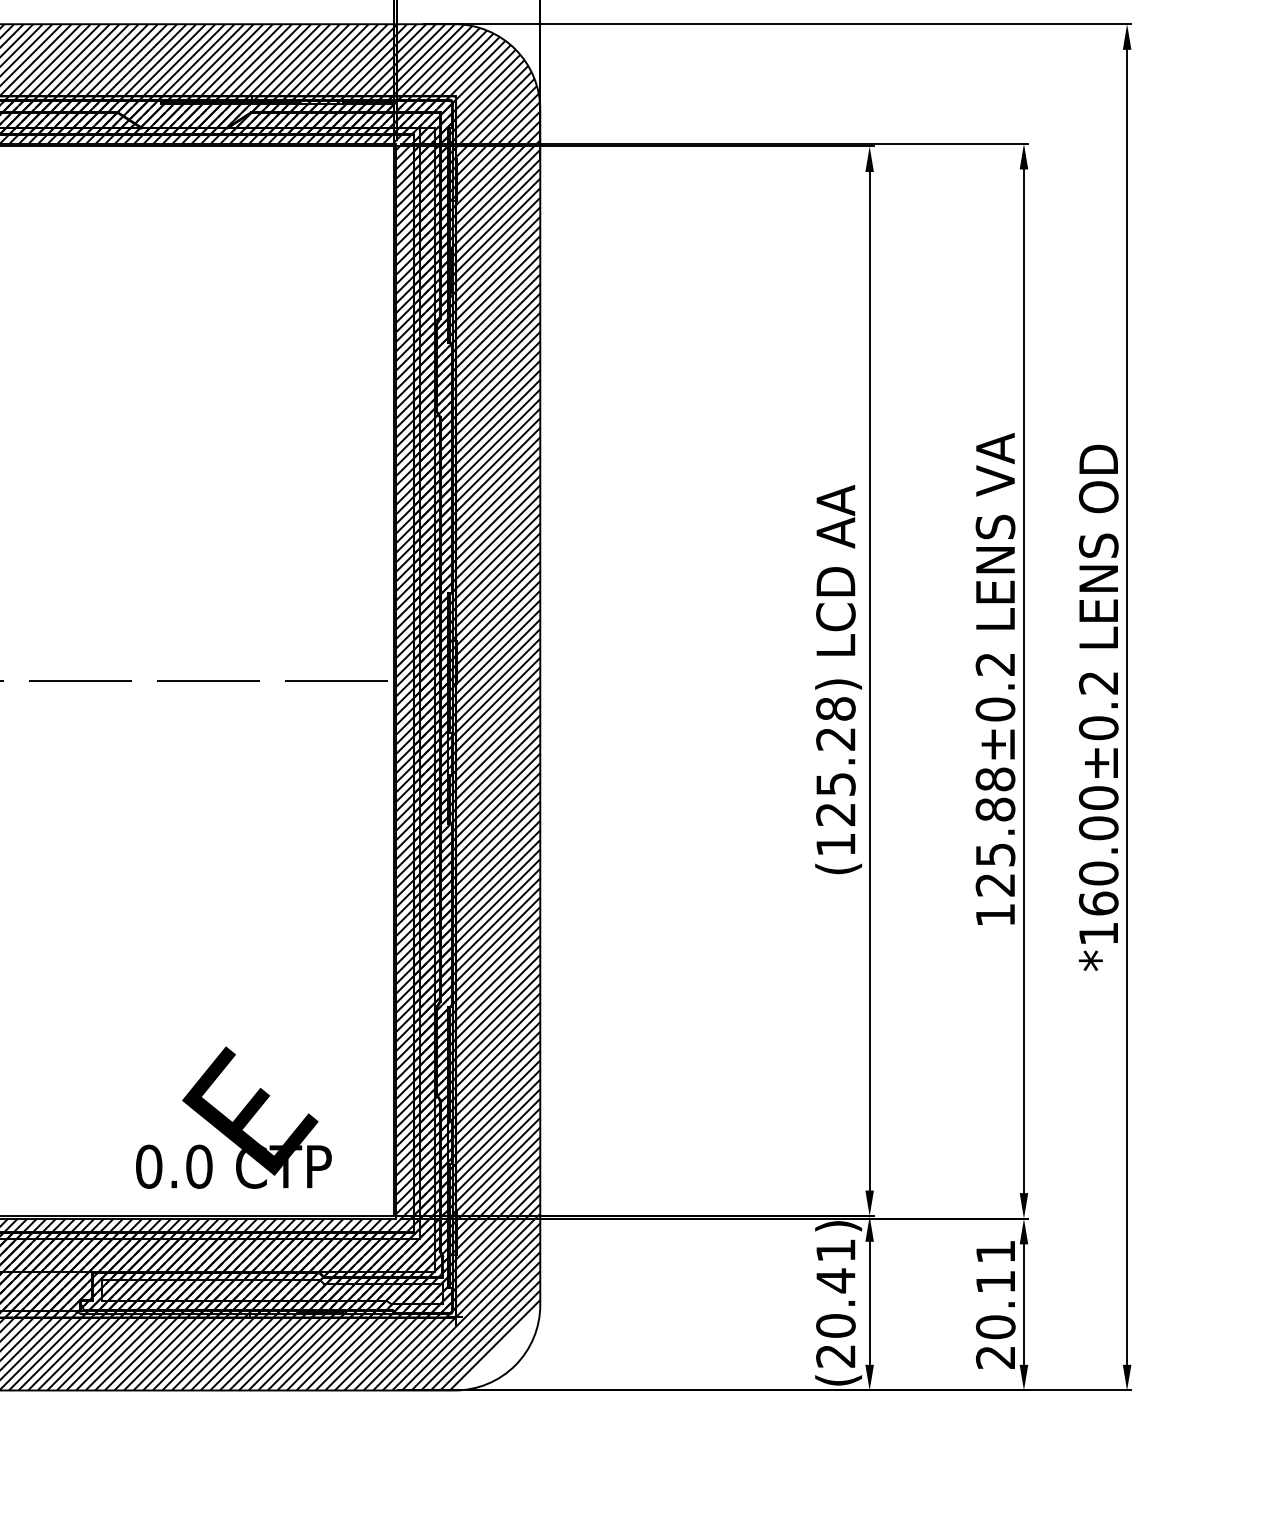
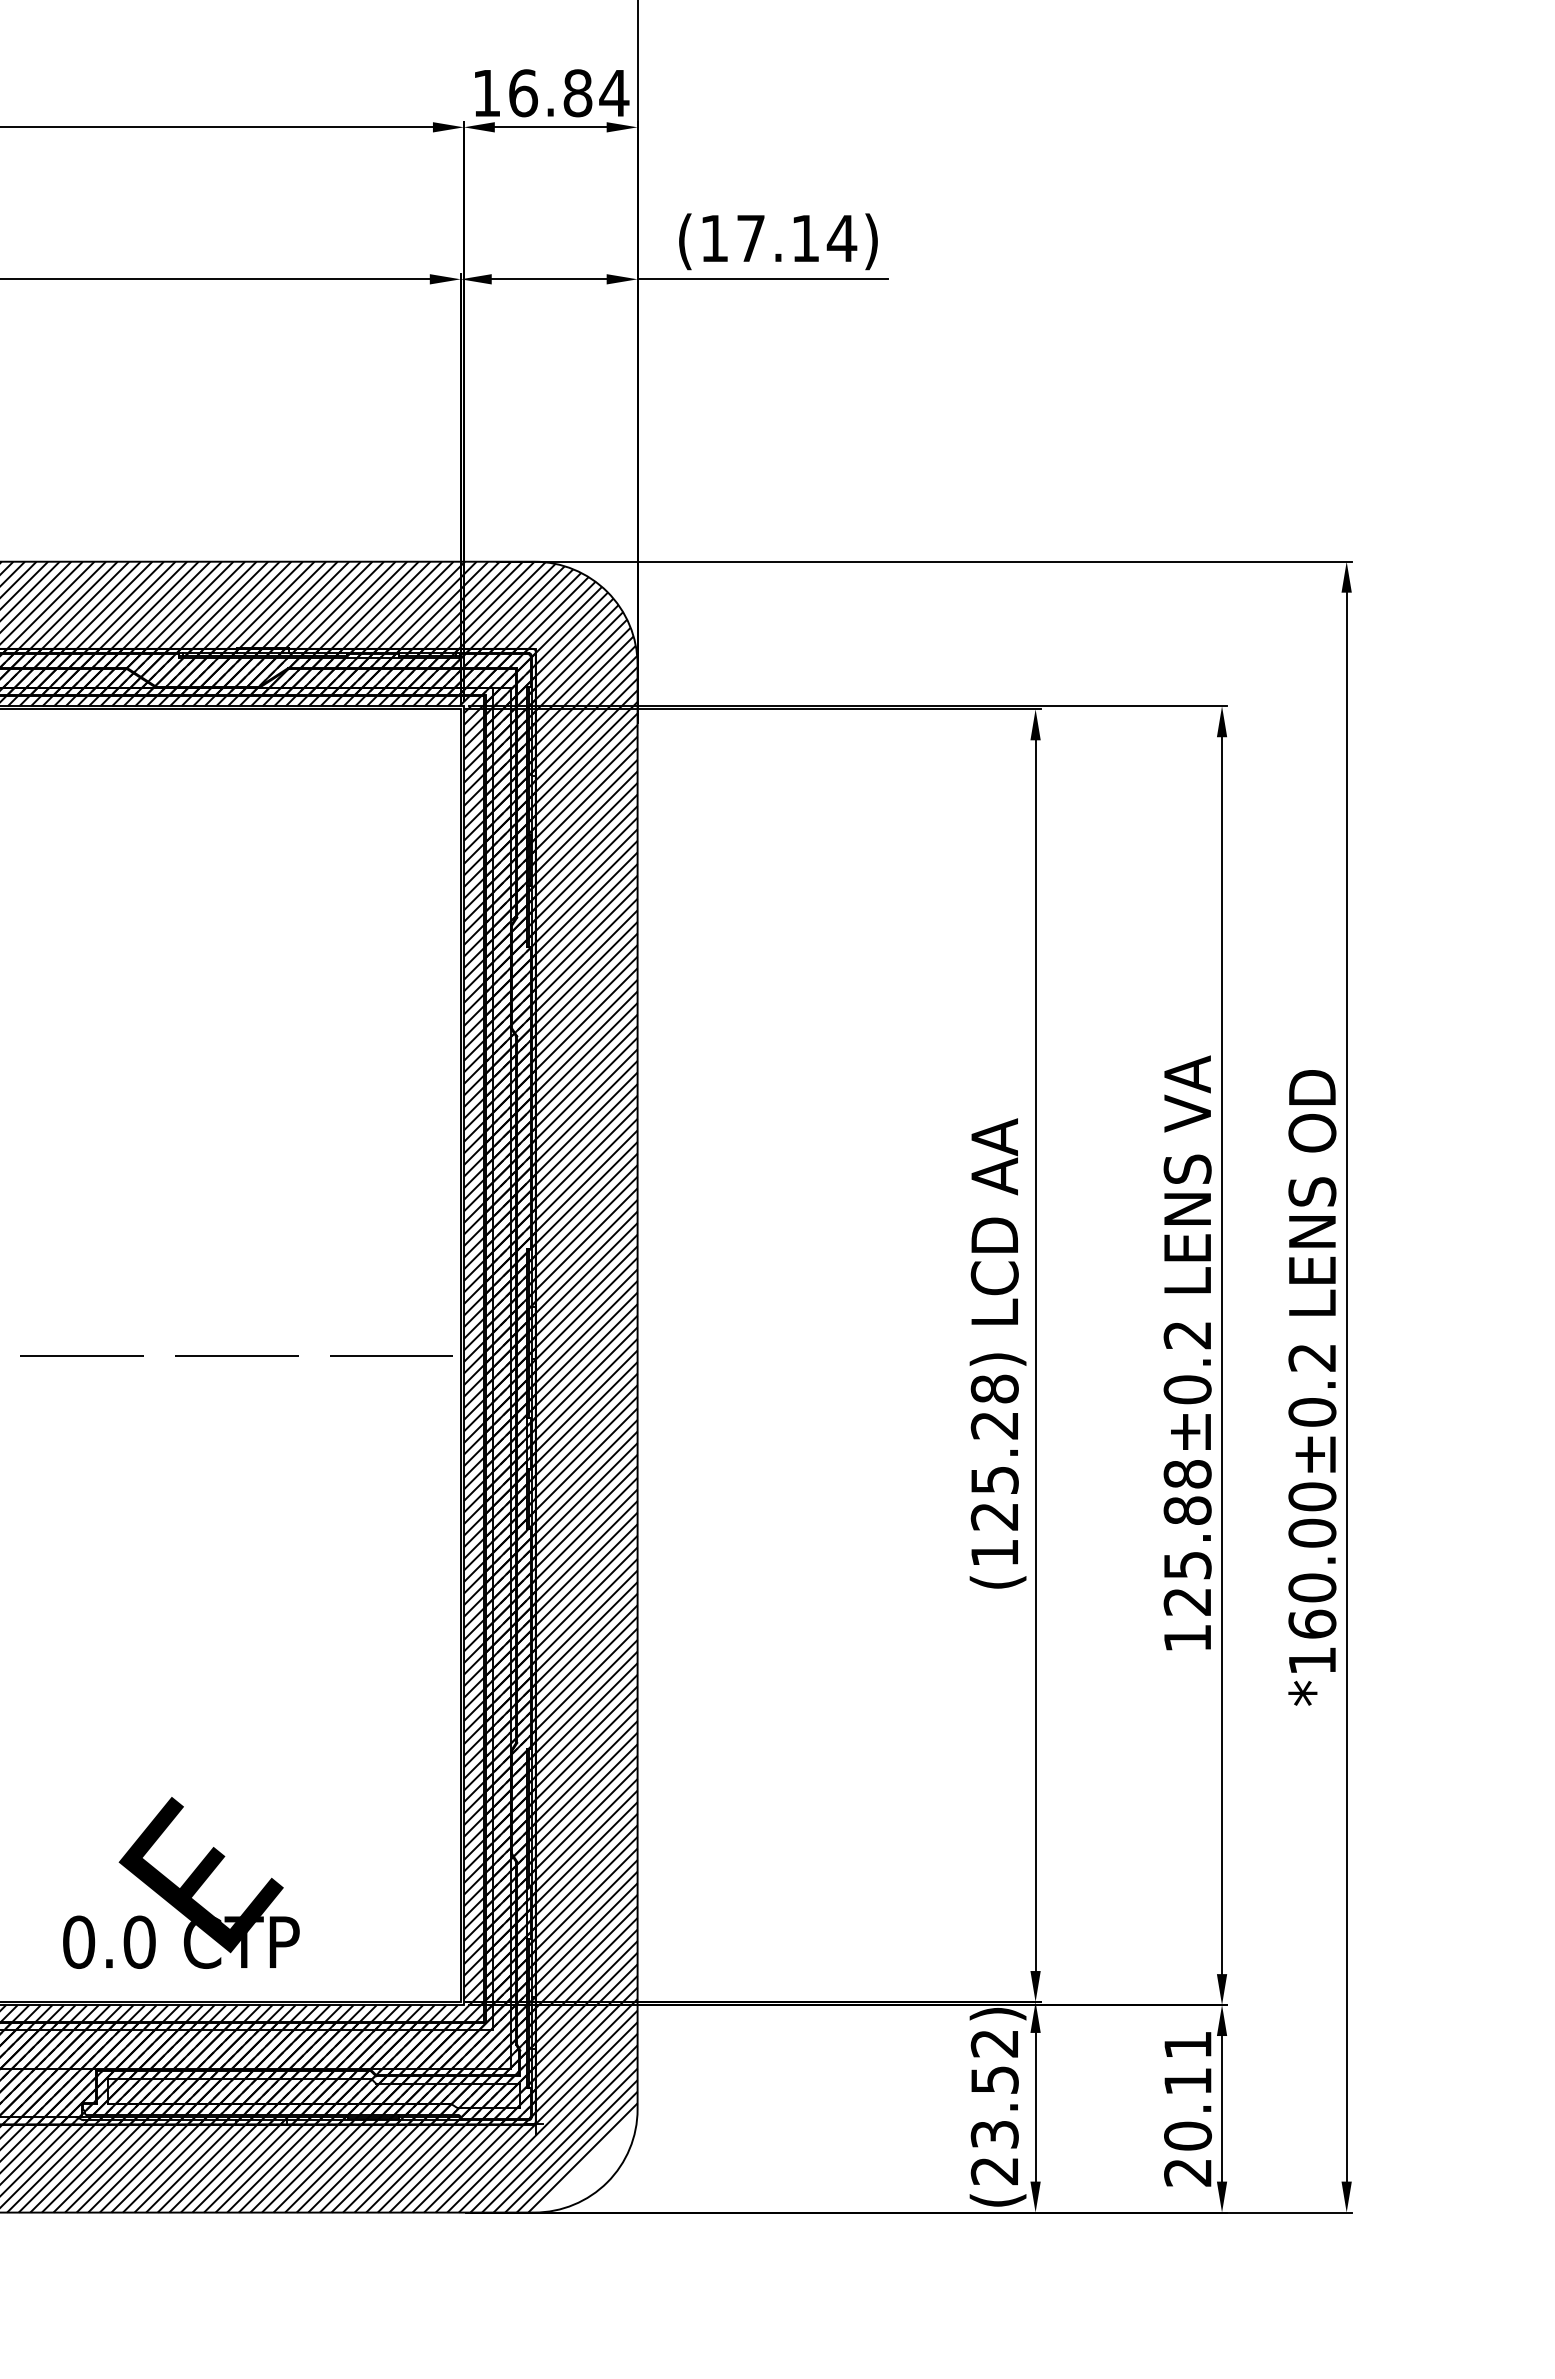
text: (233, 1117) -> (181, 1882), moved
text: (835, 1288) -> (994, 2089), (20.41) -> (23.52)

